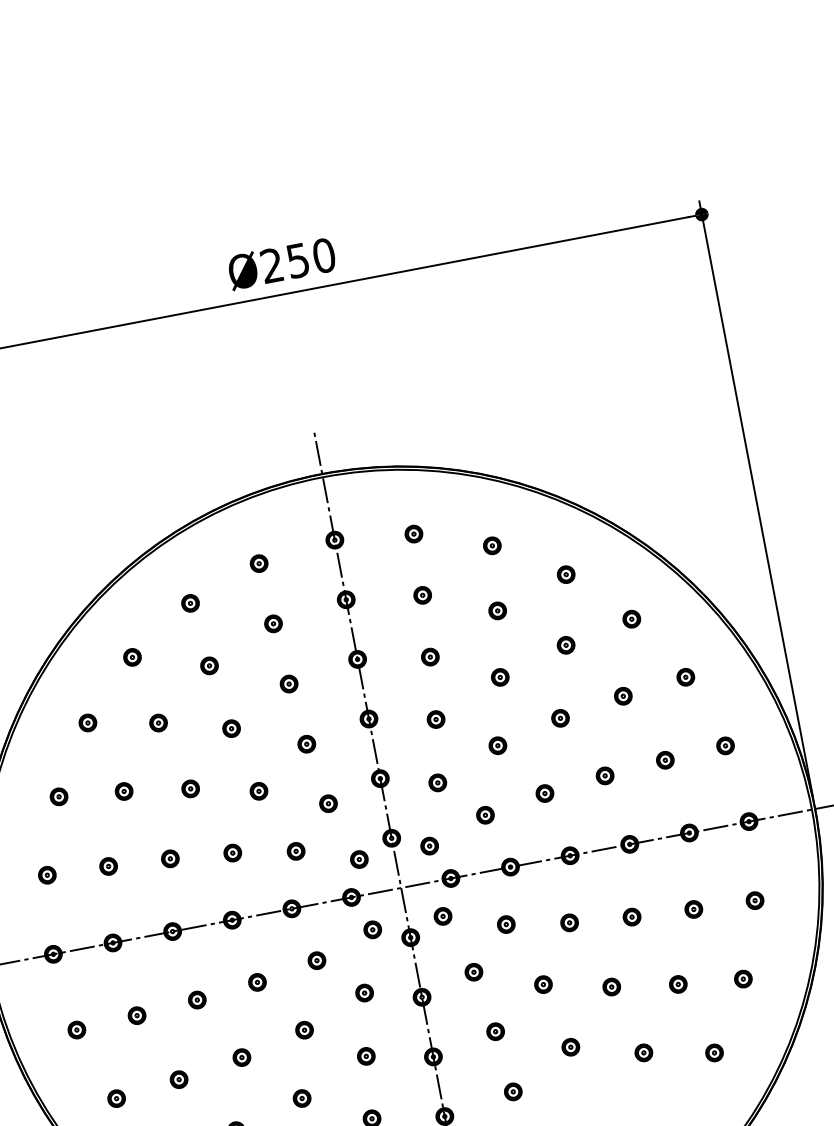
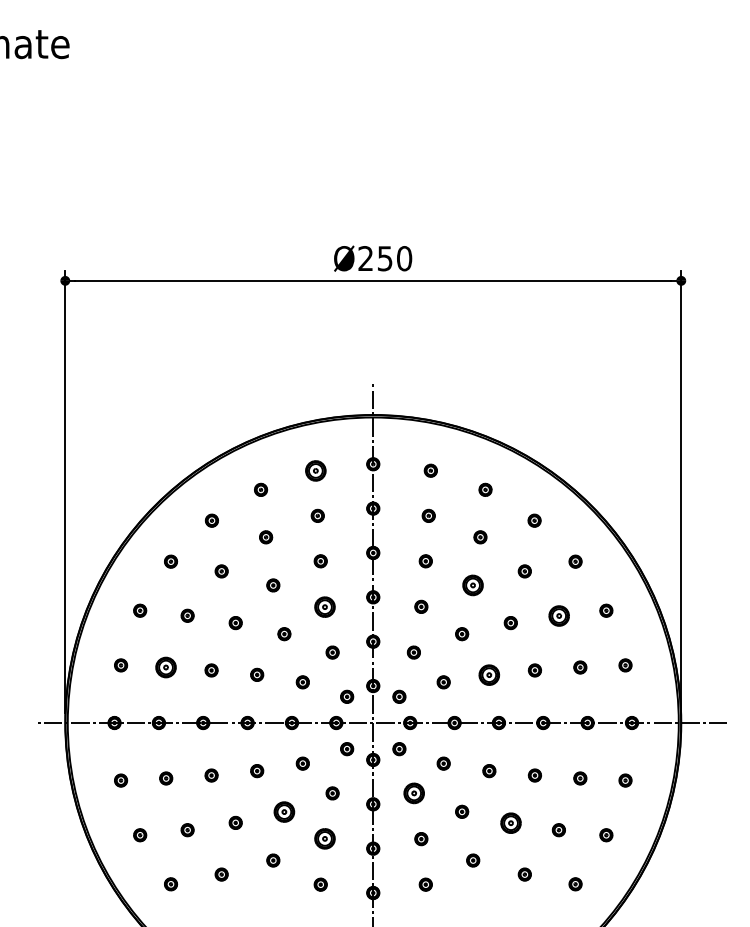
part: (258, 563) -> (315, 470), size x1.6
part: (500, 677) -> (473, 585), size x1.6
part: (622, 695) -> (558, 615), size x1.6
part: (307, 743) -> (325, 606), size x1.6
part: (545, 792) -> (489, 674), size x1.6
part: (108, 866) -> (166, 667), size x1.6
part: (473, 972) -> (413, 793), size x1.6
part: (611, 986) -> (510, 822), size x1.6
part: (304, 1029) -> (284, 811), size x1.6
part: (366, 1056) -> (325, 839), size x1.6

